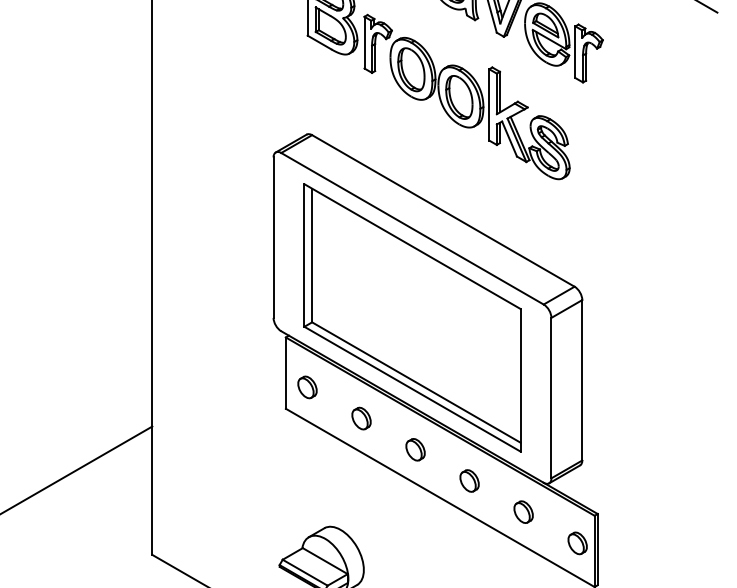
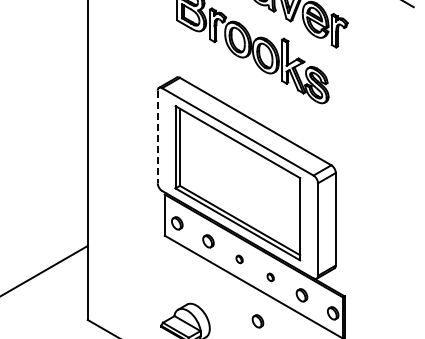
line: (273, 238) -> (157, 137), solid -> dashed
part: (415, 450) -> (239, 259), size x0.6
part: (469, 481) -> (270, 277), size x0.6
part: (446, 557) -> (257, 321), added

